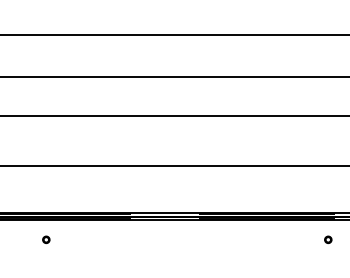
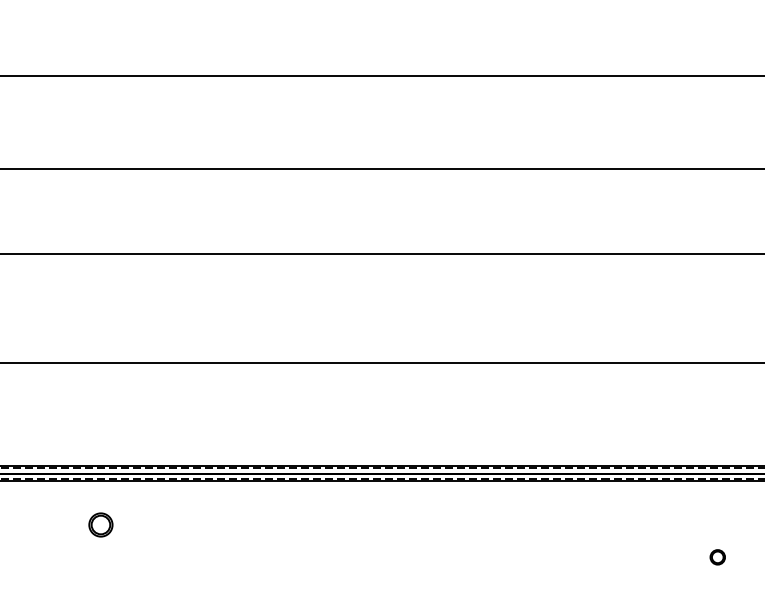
part: (46, 239) -> (101, 523), size x1.6
part: (328, 239) -> (718, 556), moved

